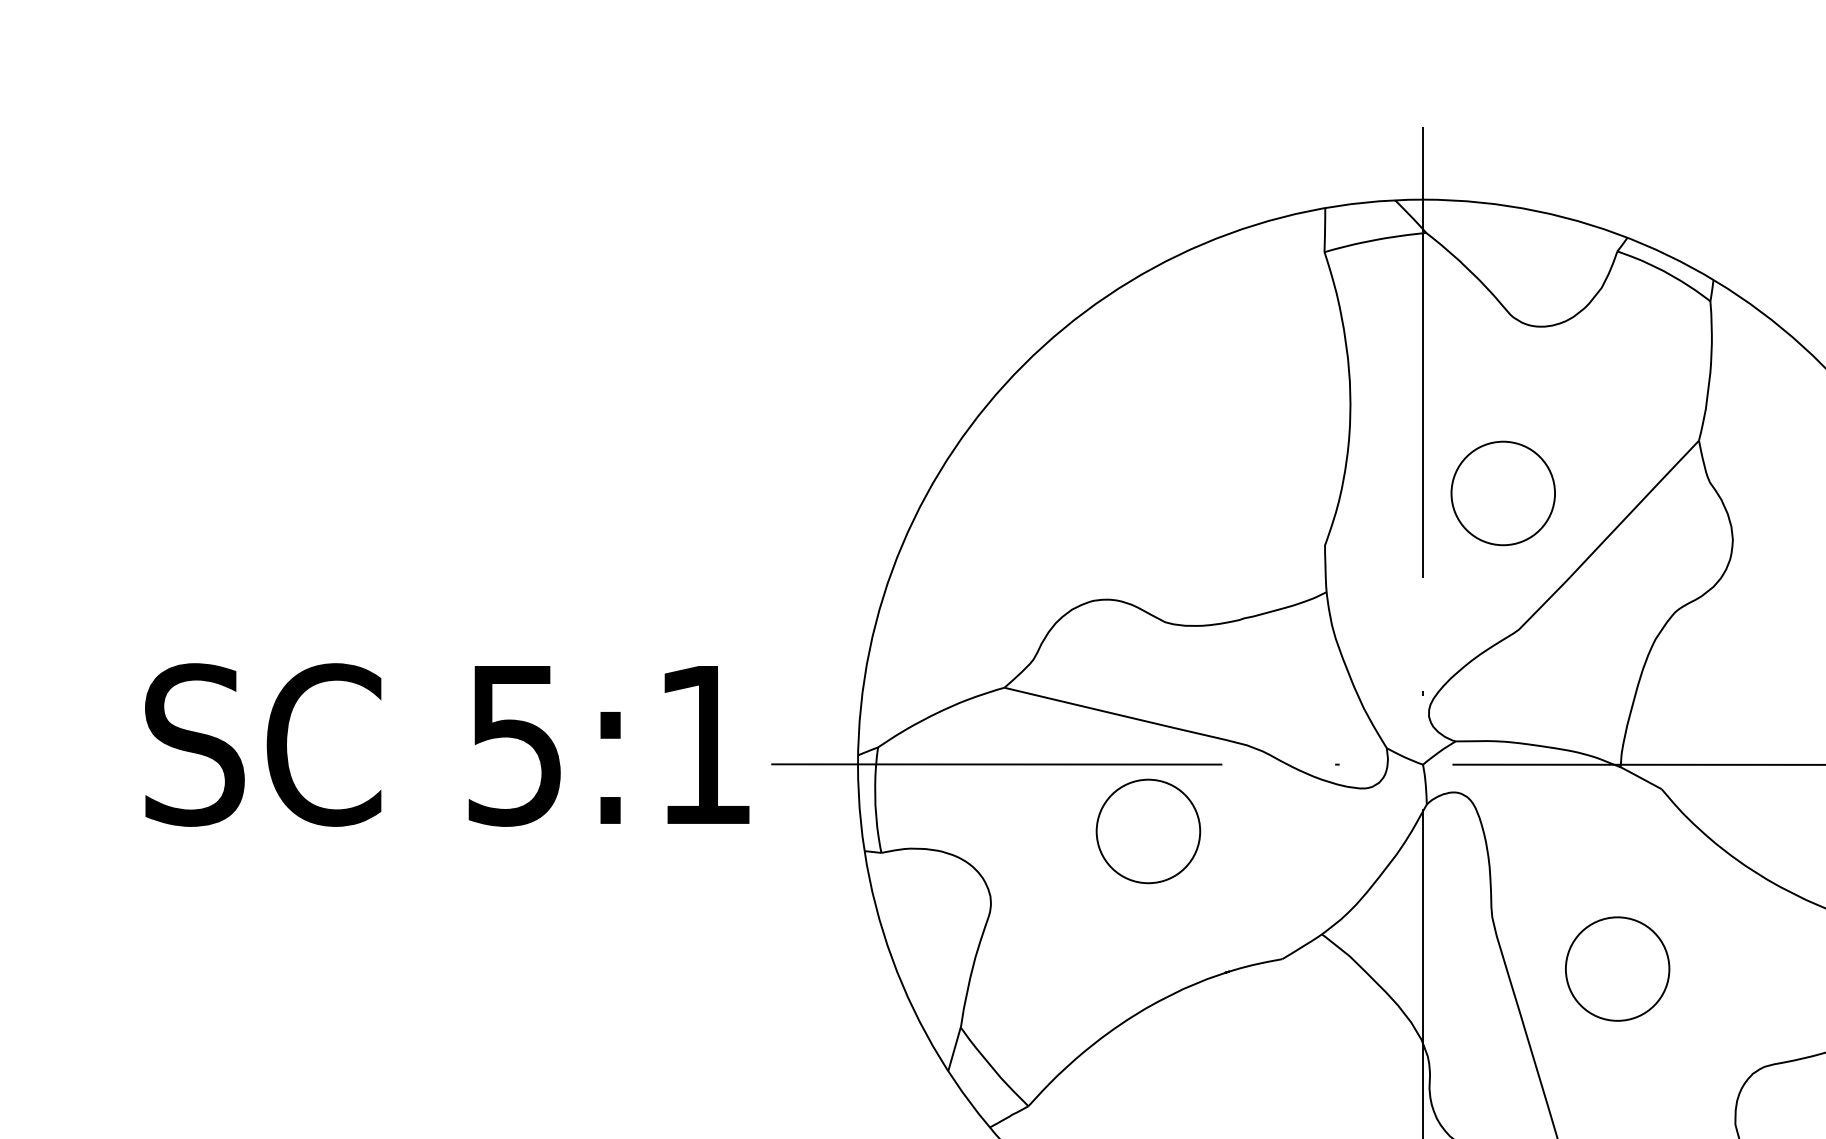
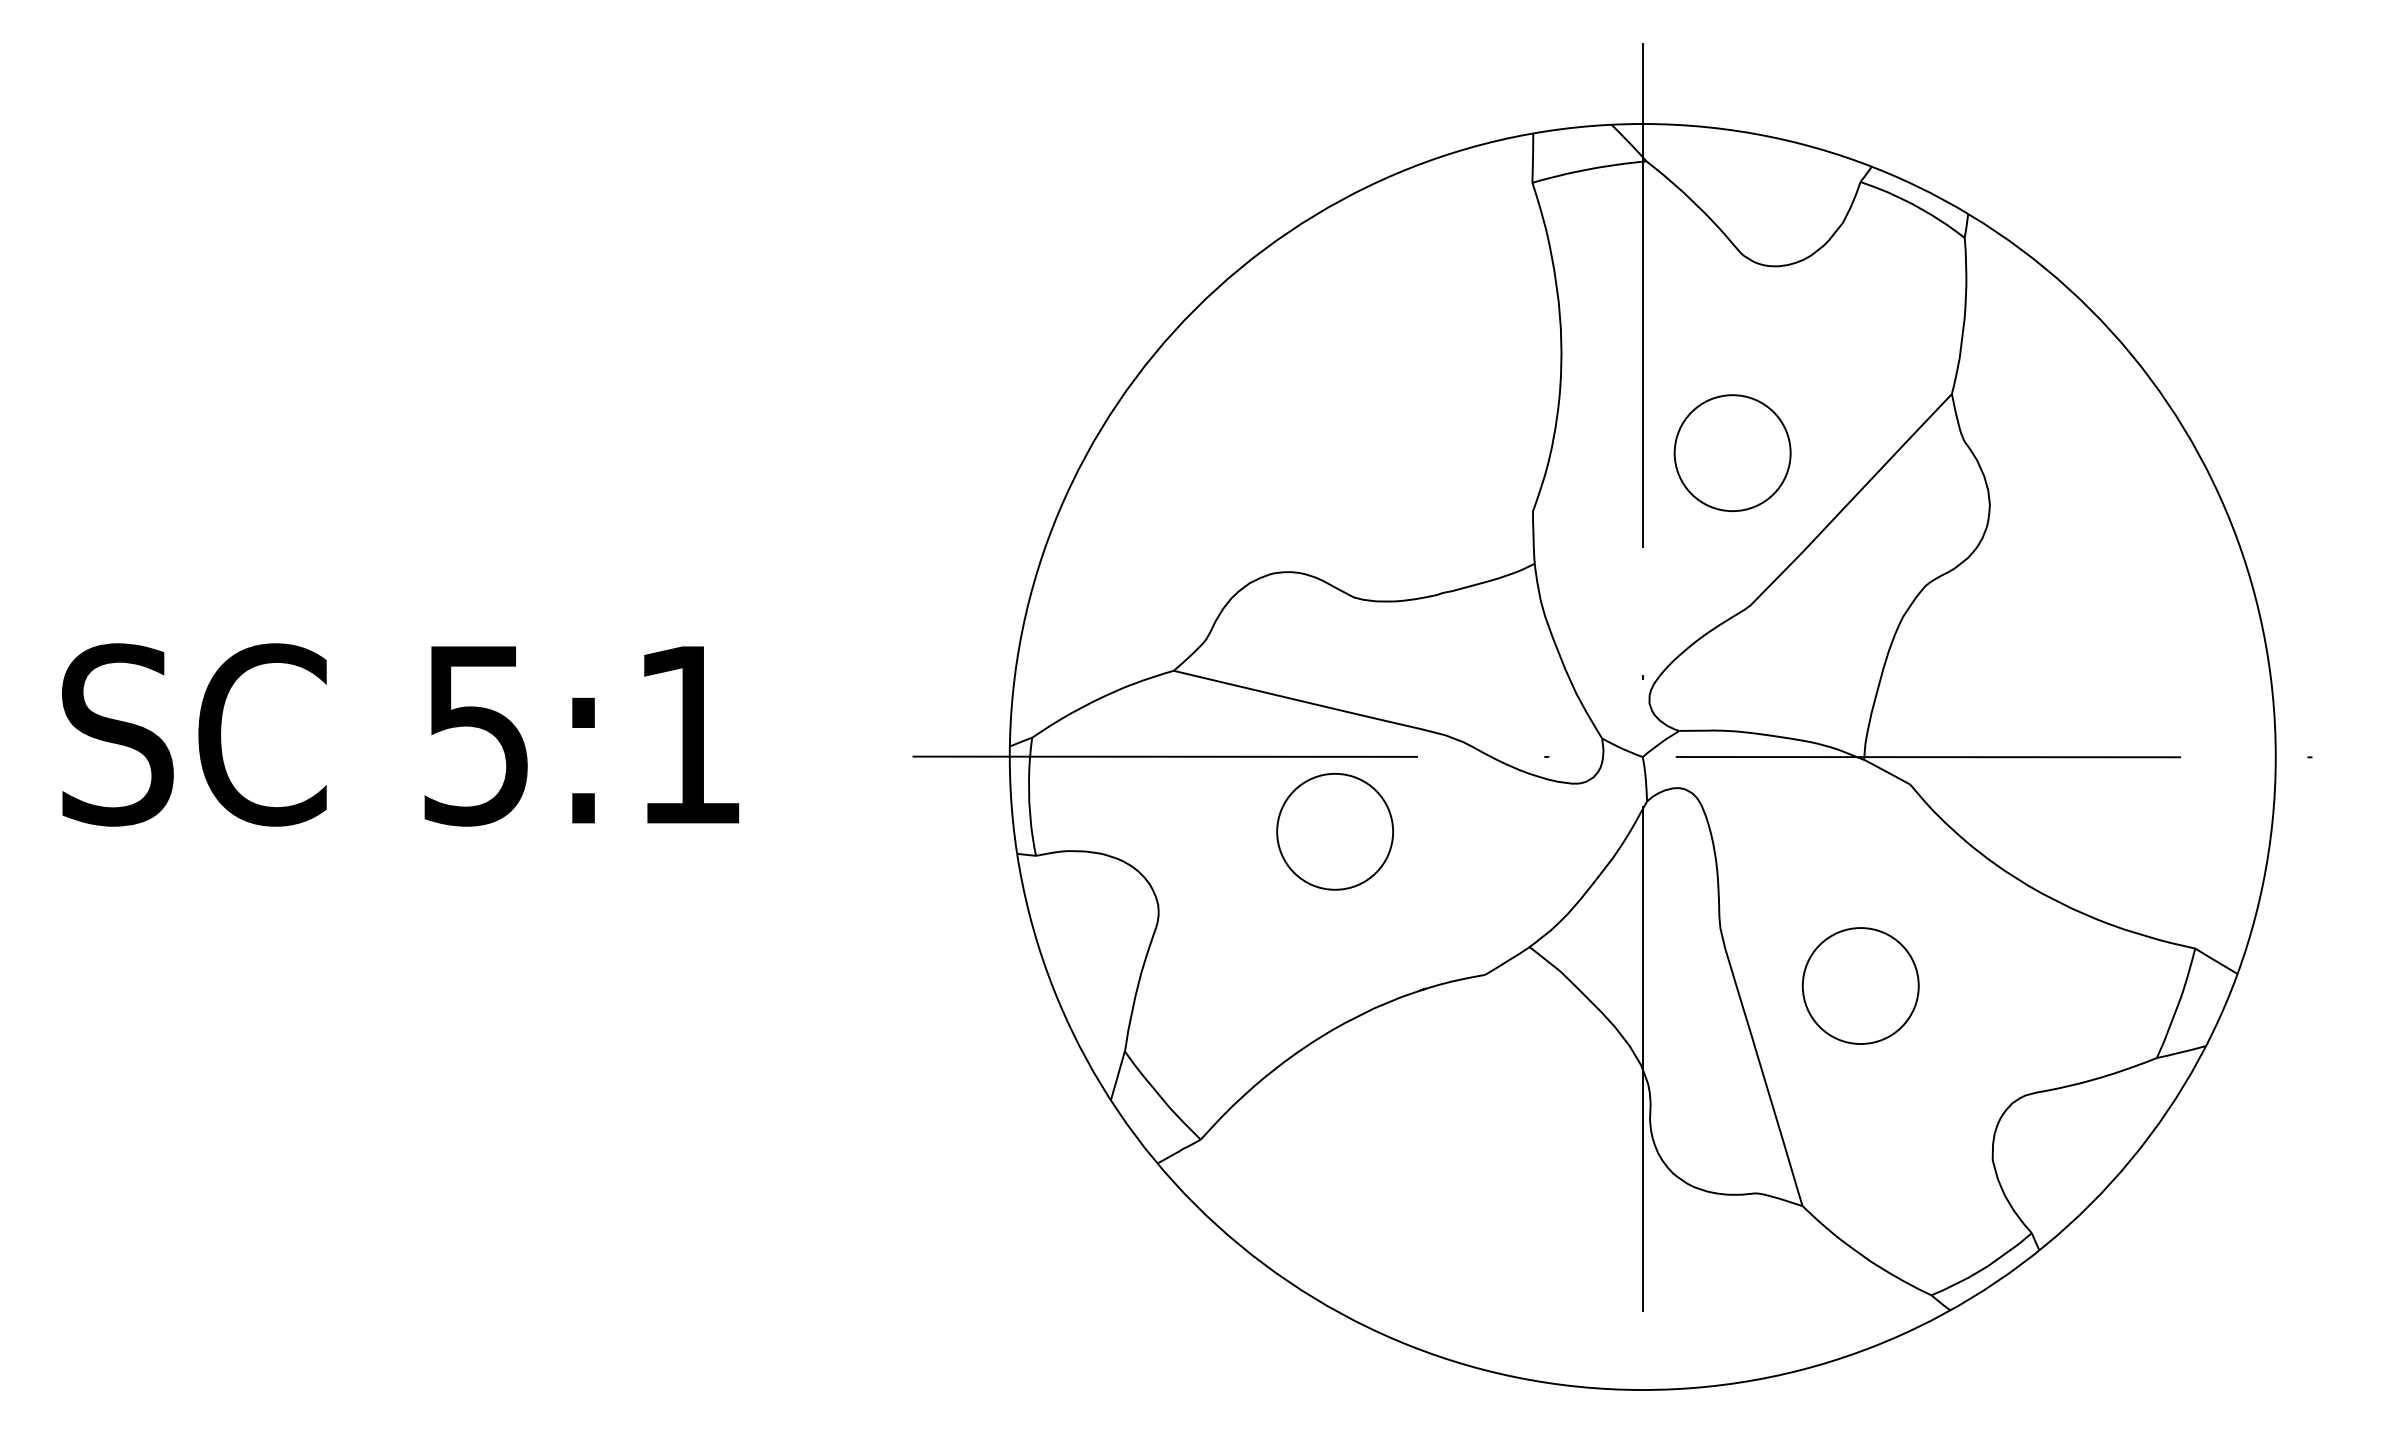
text: (447, 744) -> (400, 734), moved

